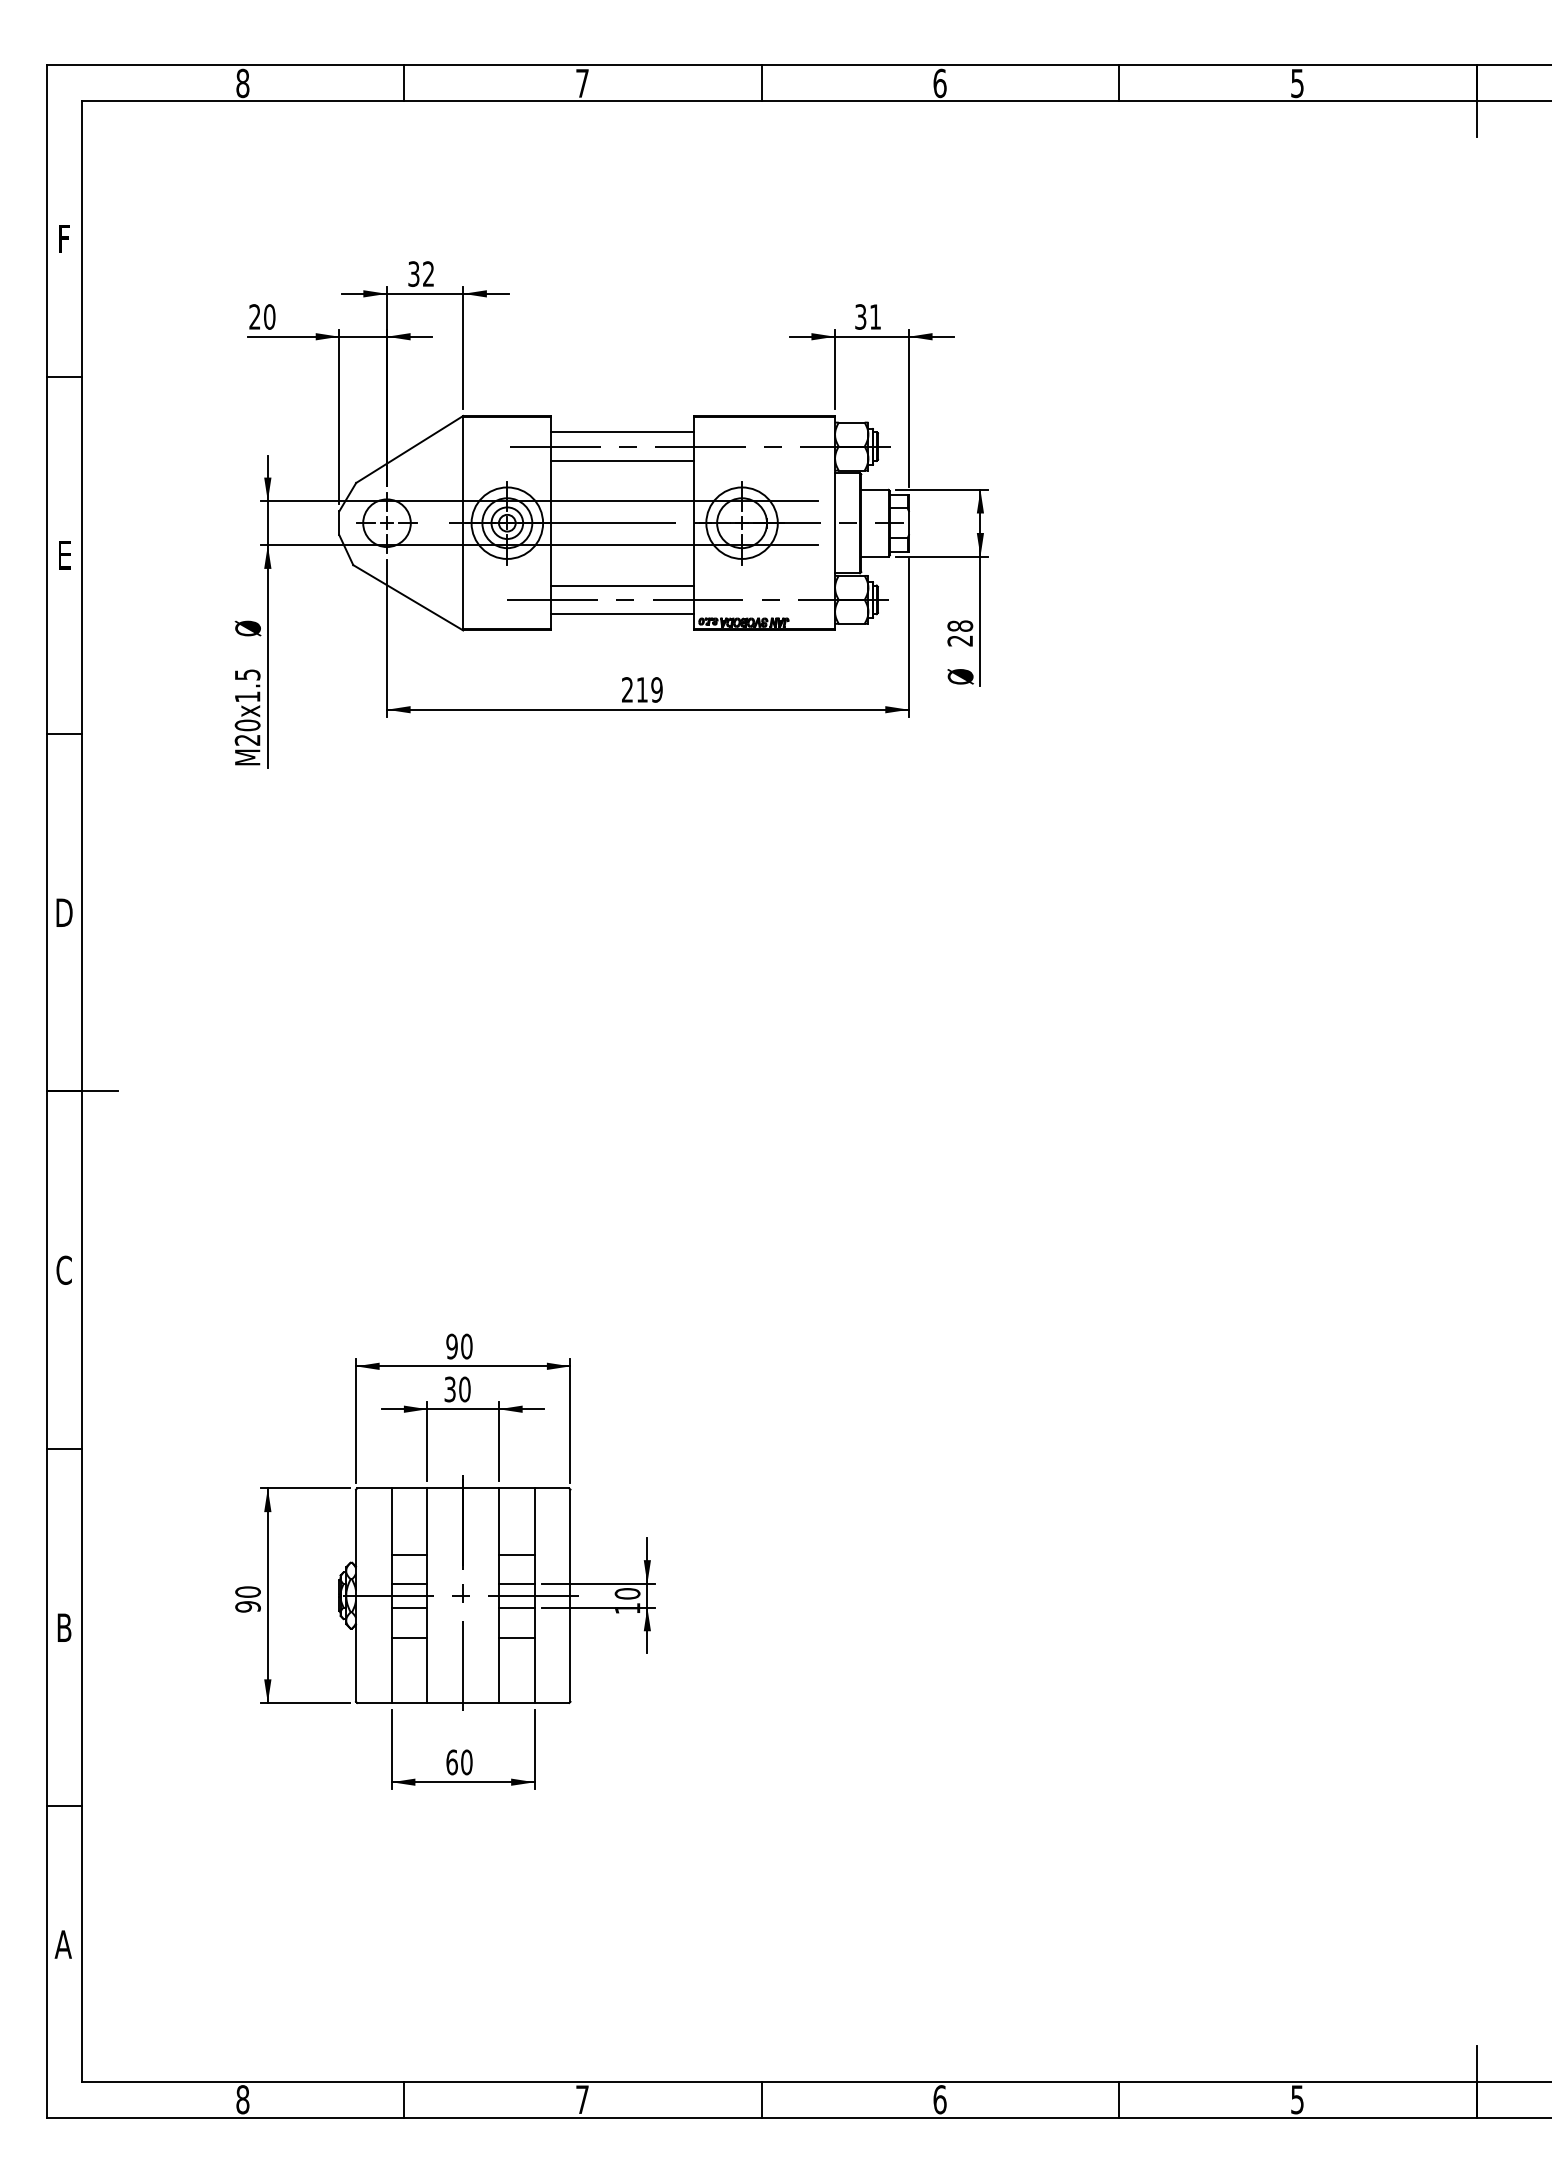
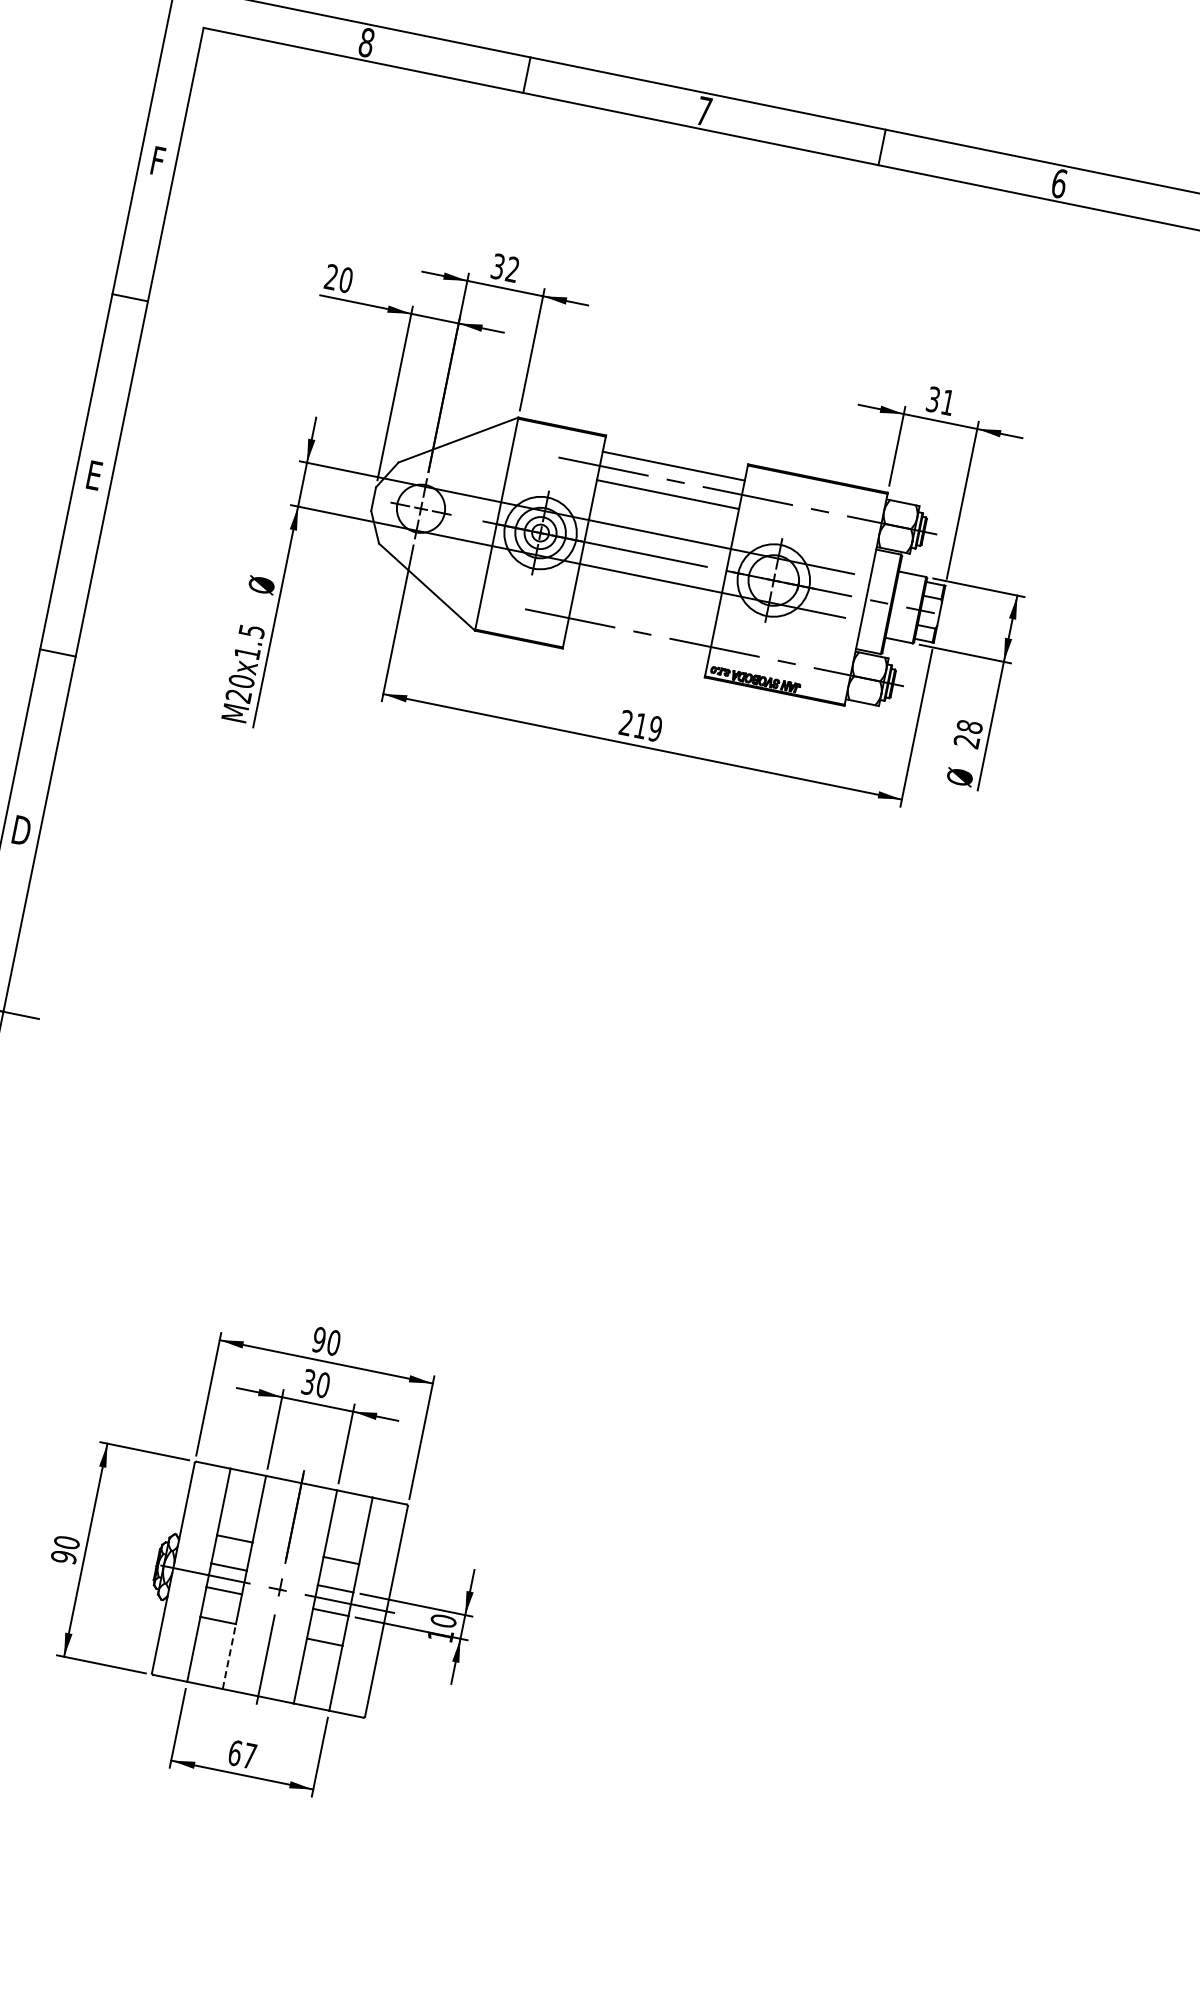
line: (622, 585) -> (642, 618), removed
line: (622, 614) -> (636, 647), removed
line: (427, 1670) -> (229, 1656), solid -> dashed
text: (466, 1762) -> (249, 1756), 60 -> 67

